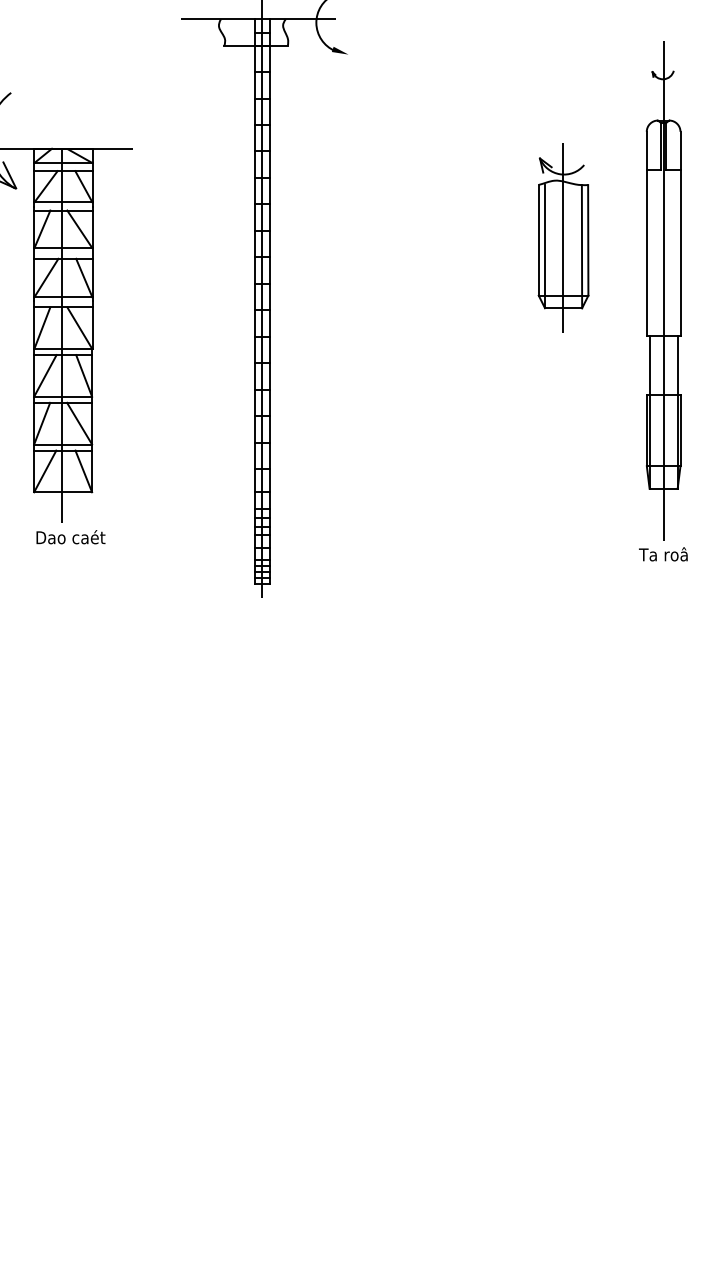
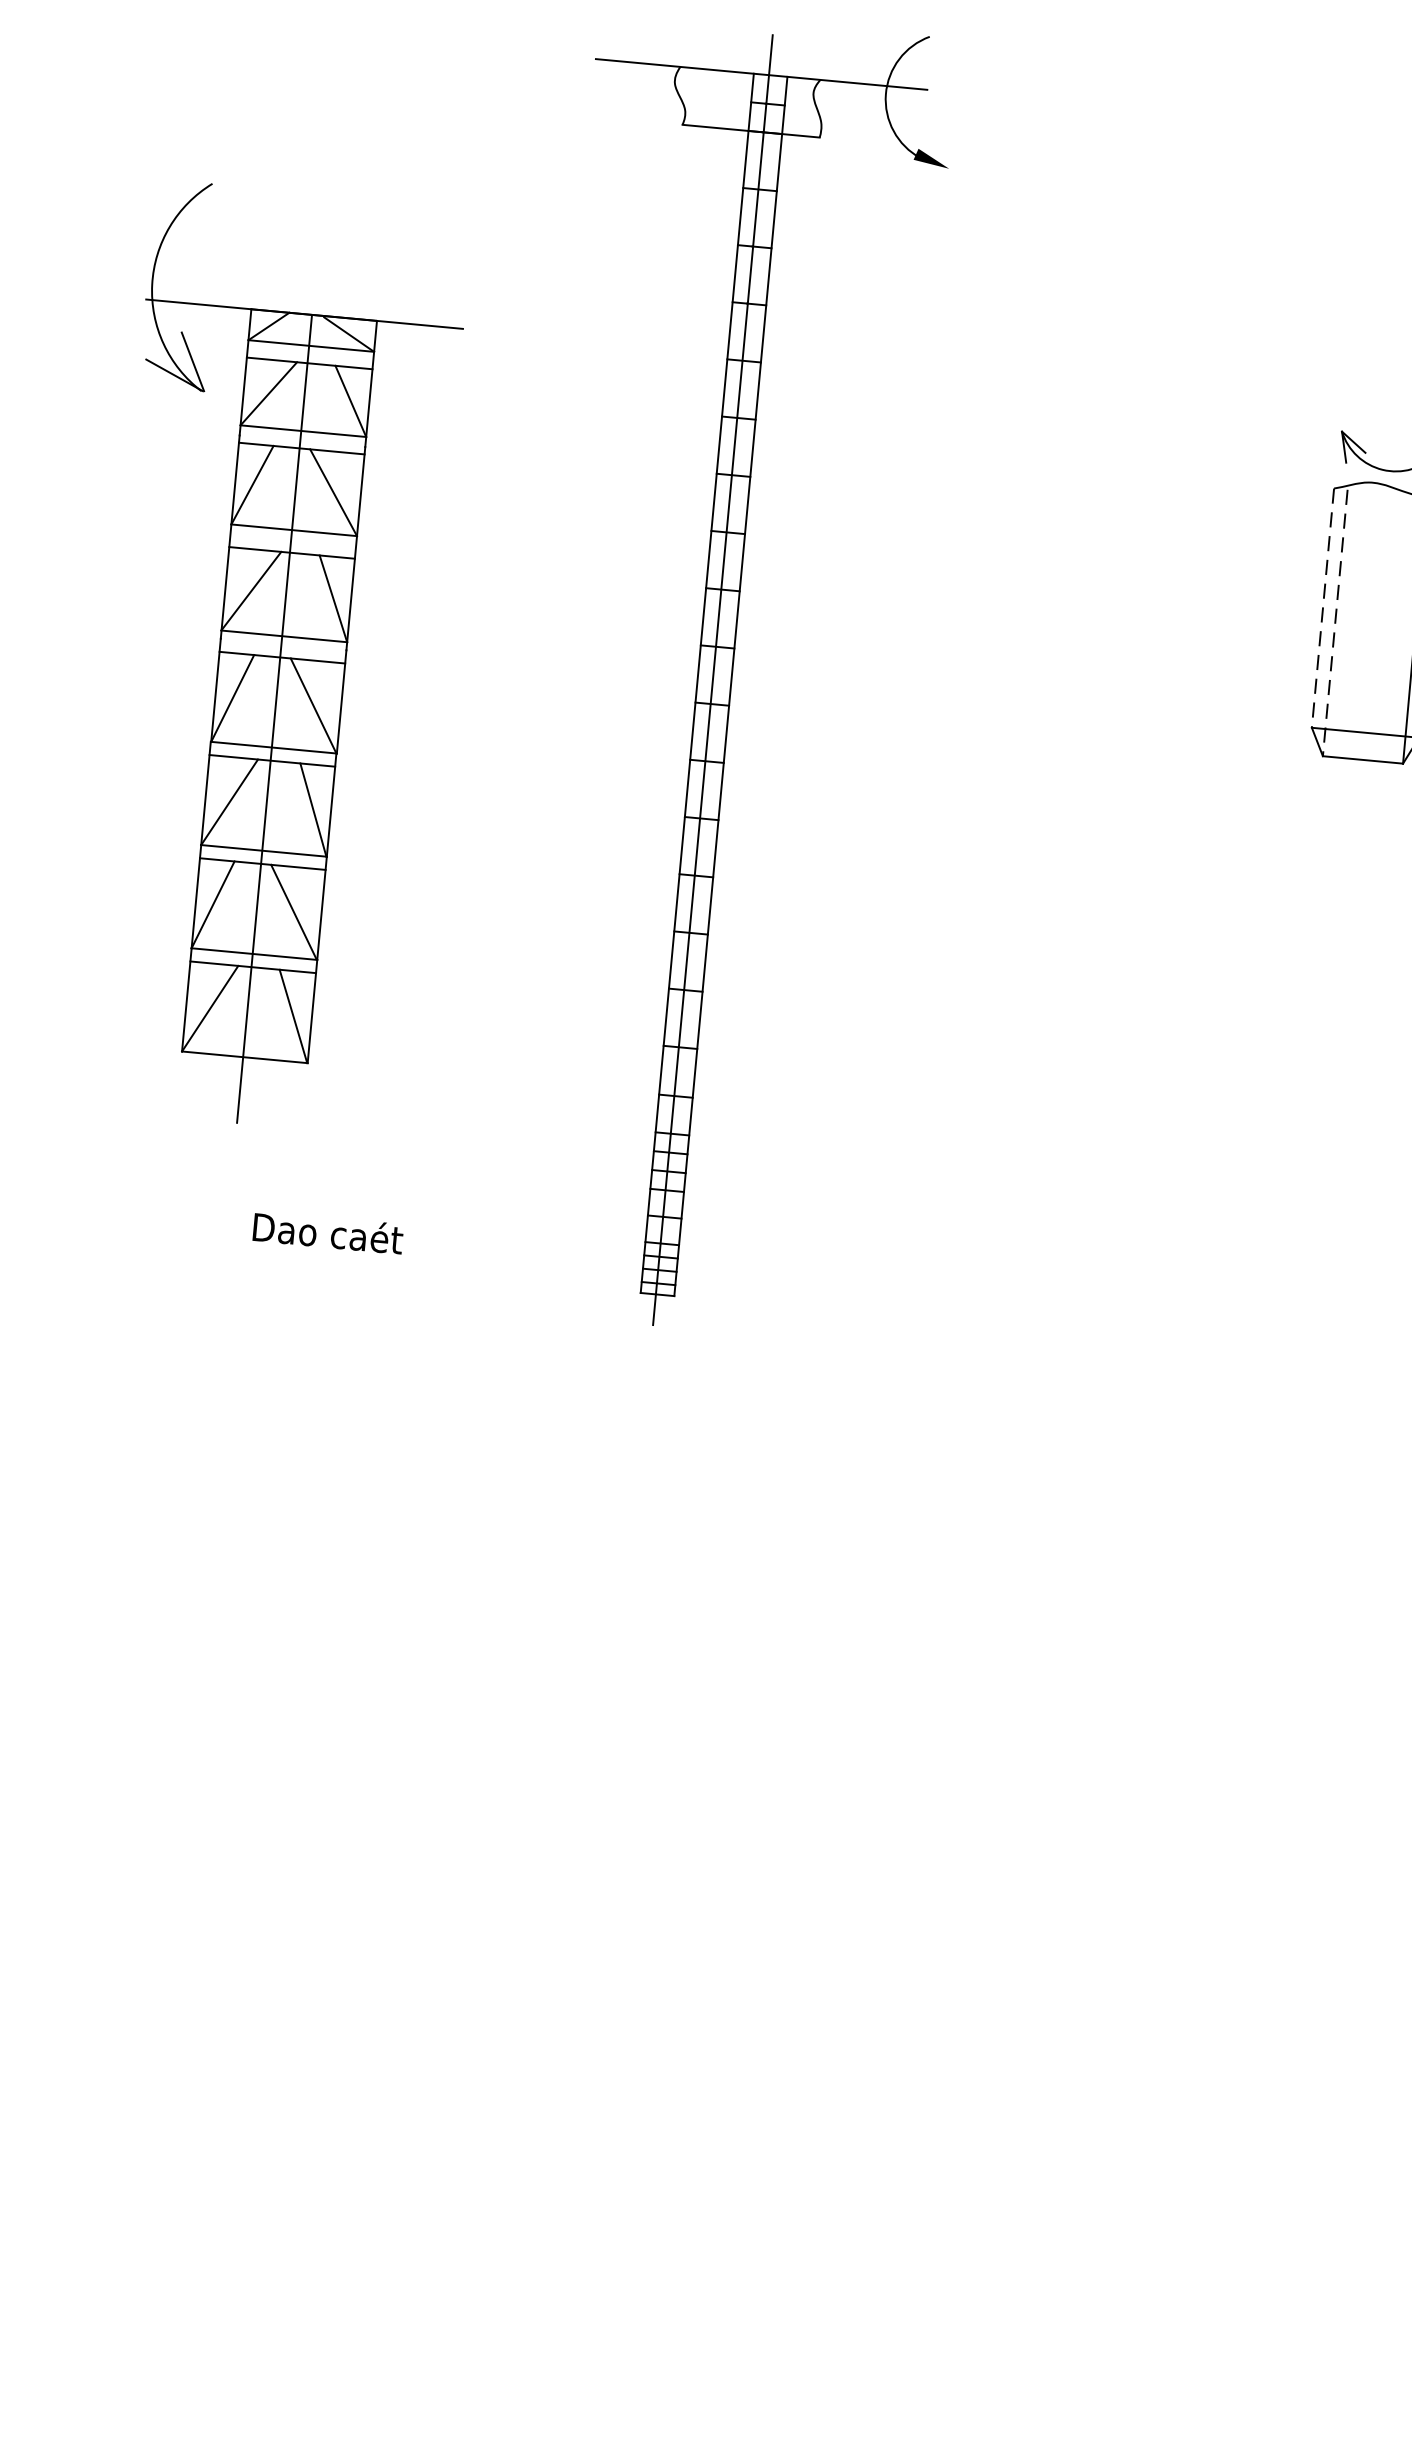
line: (562, 237) -> (1374, 606), removed
line: (538, 240) -> (1322, 608), solid -> dashed
line: (545, 246) -> (1336, 622), solid -> dashed
text: (70, 537) -> (327, 1233), moved

